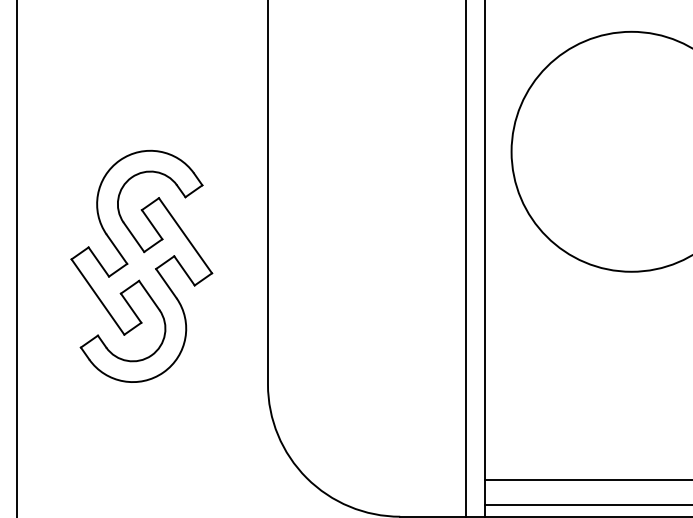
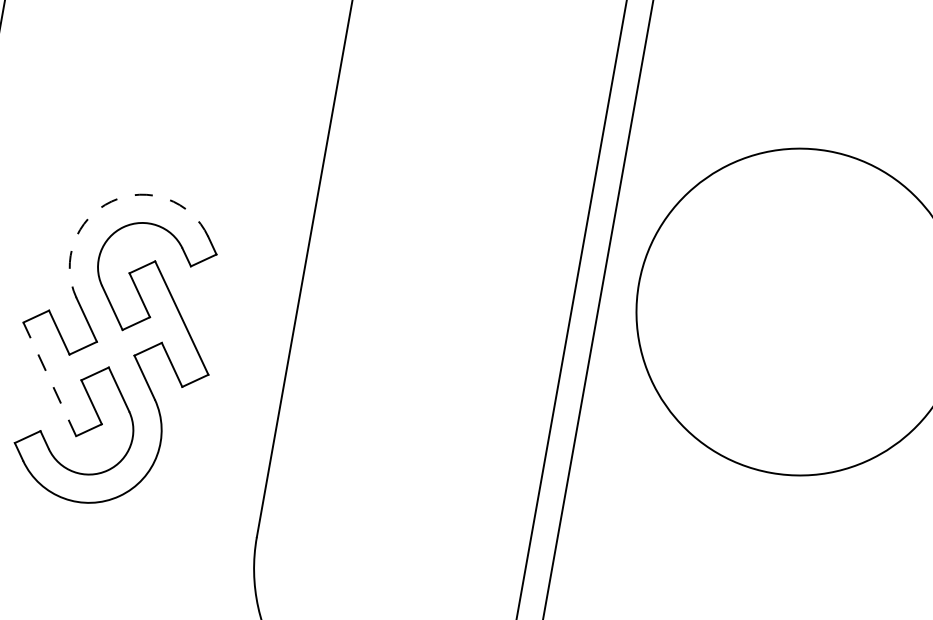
arc: (119, 160) -> (111, 201), solid -> dashed
line: (97, 297) -> (49, 379), solid -> dashed

